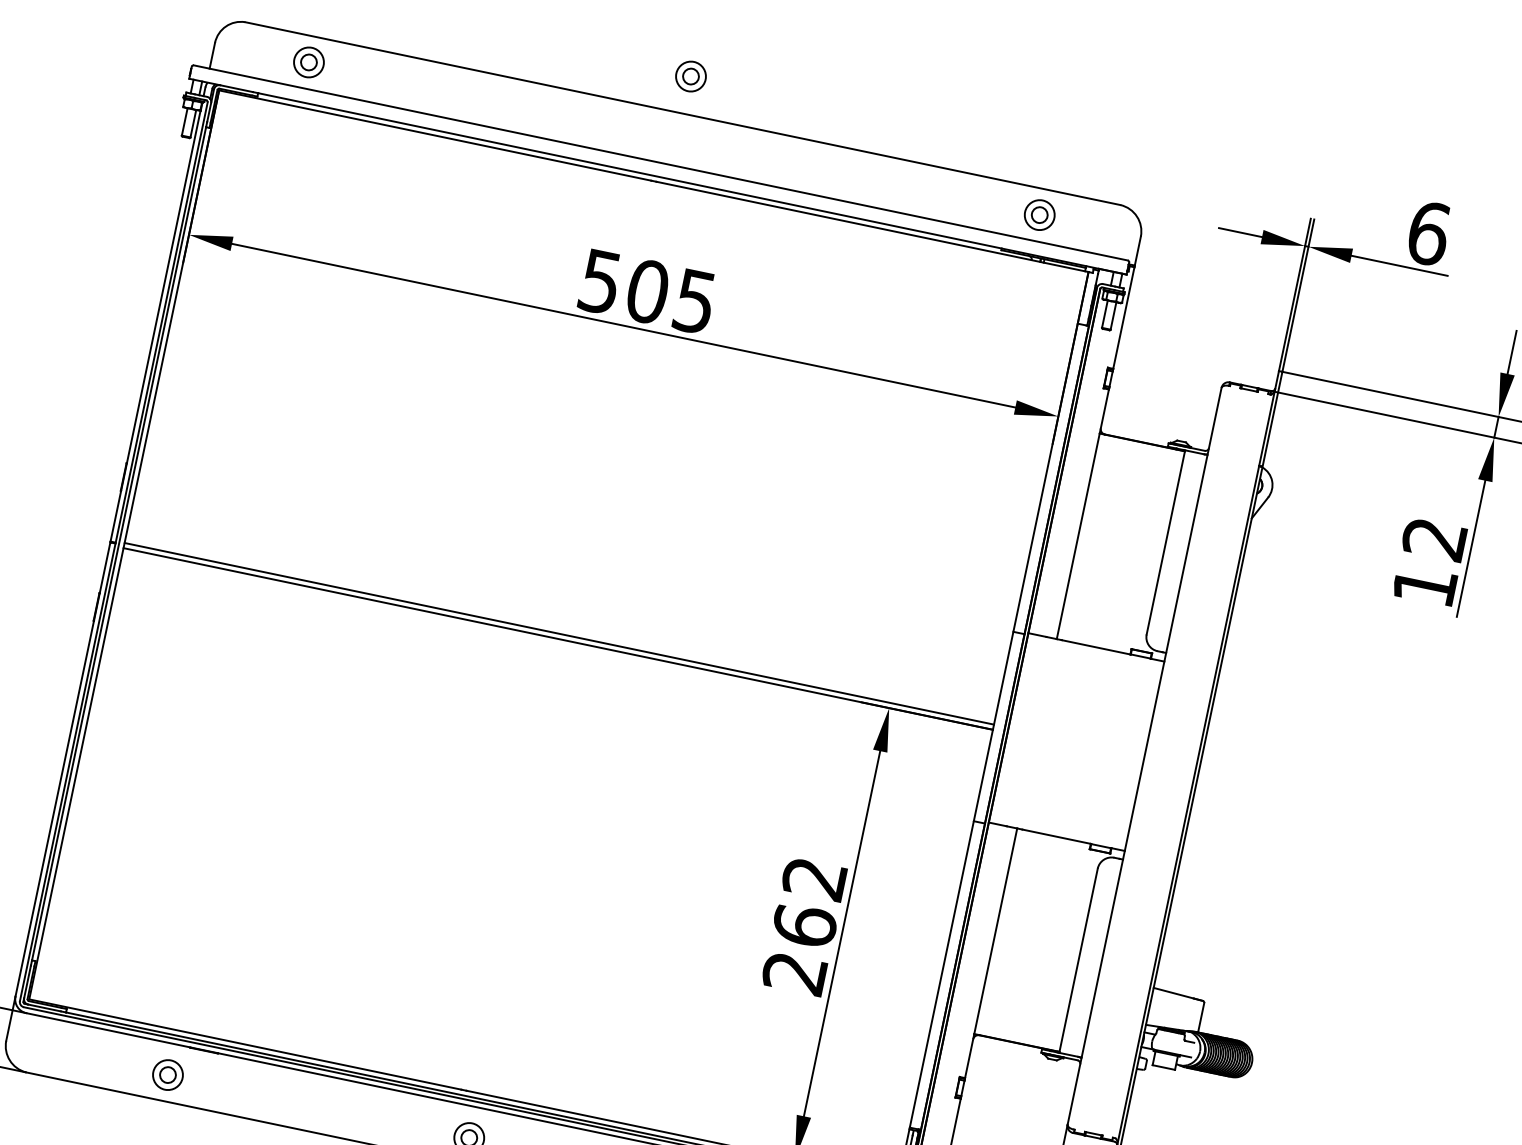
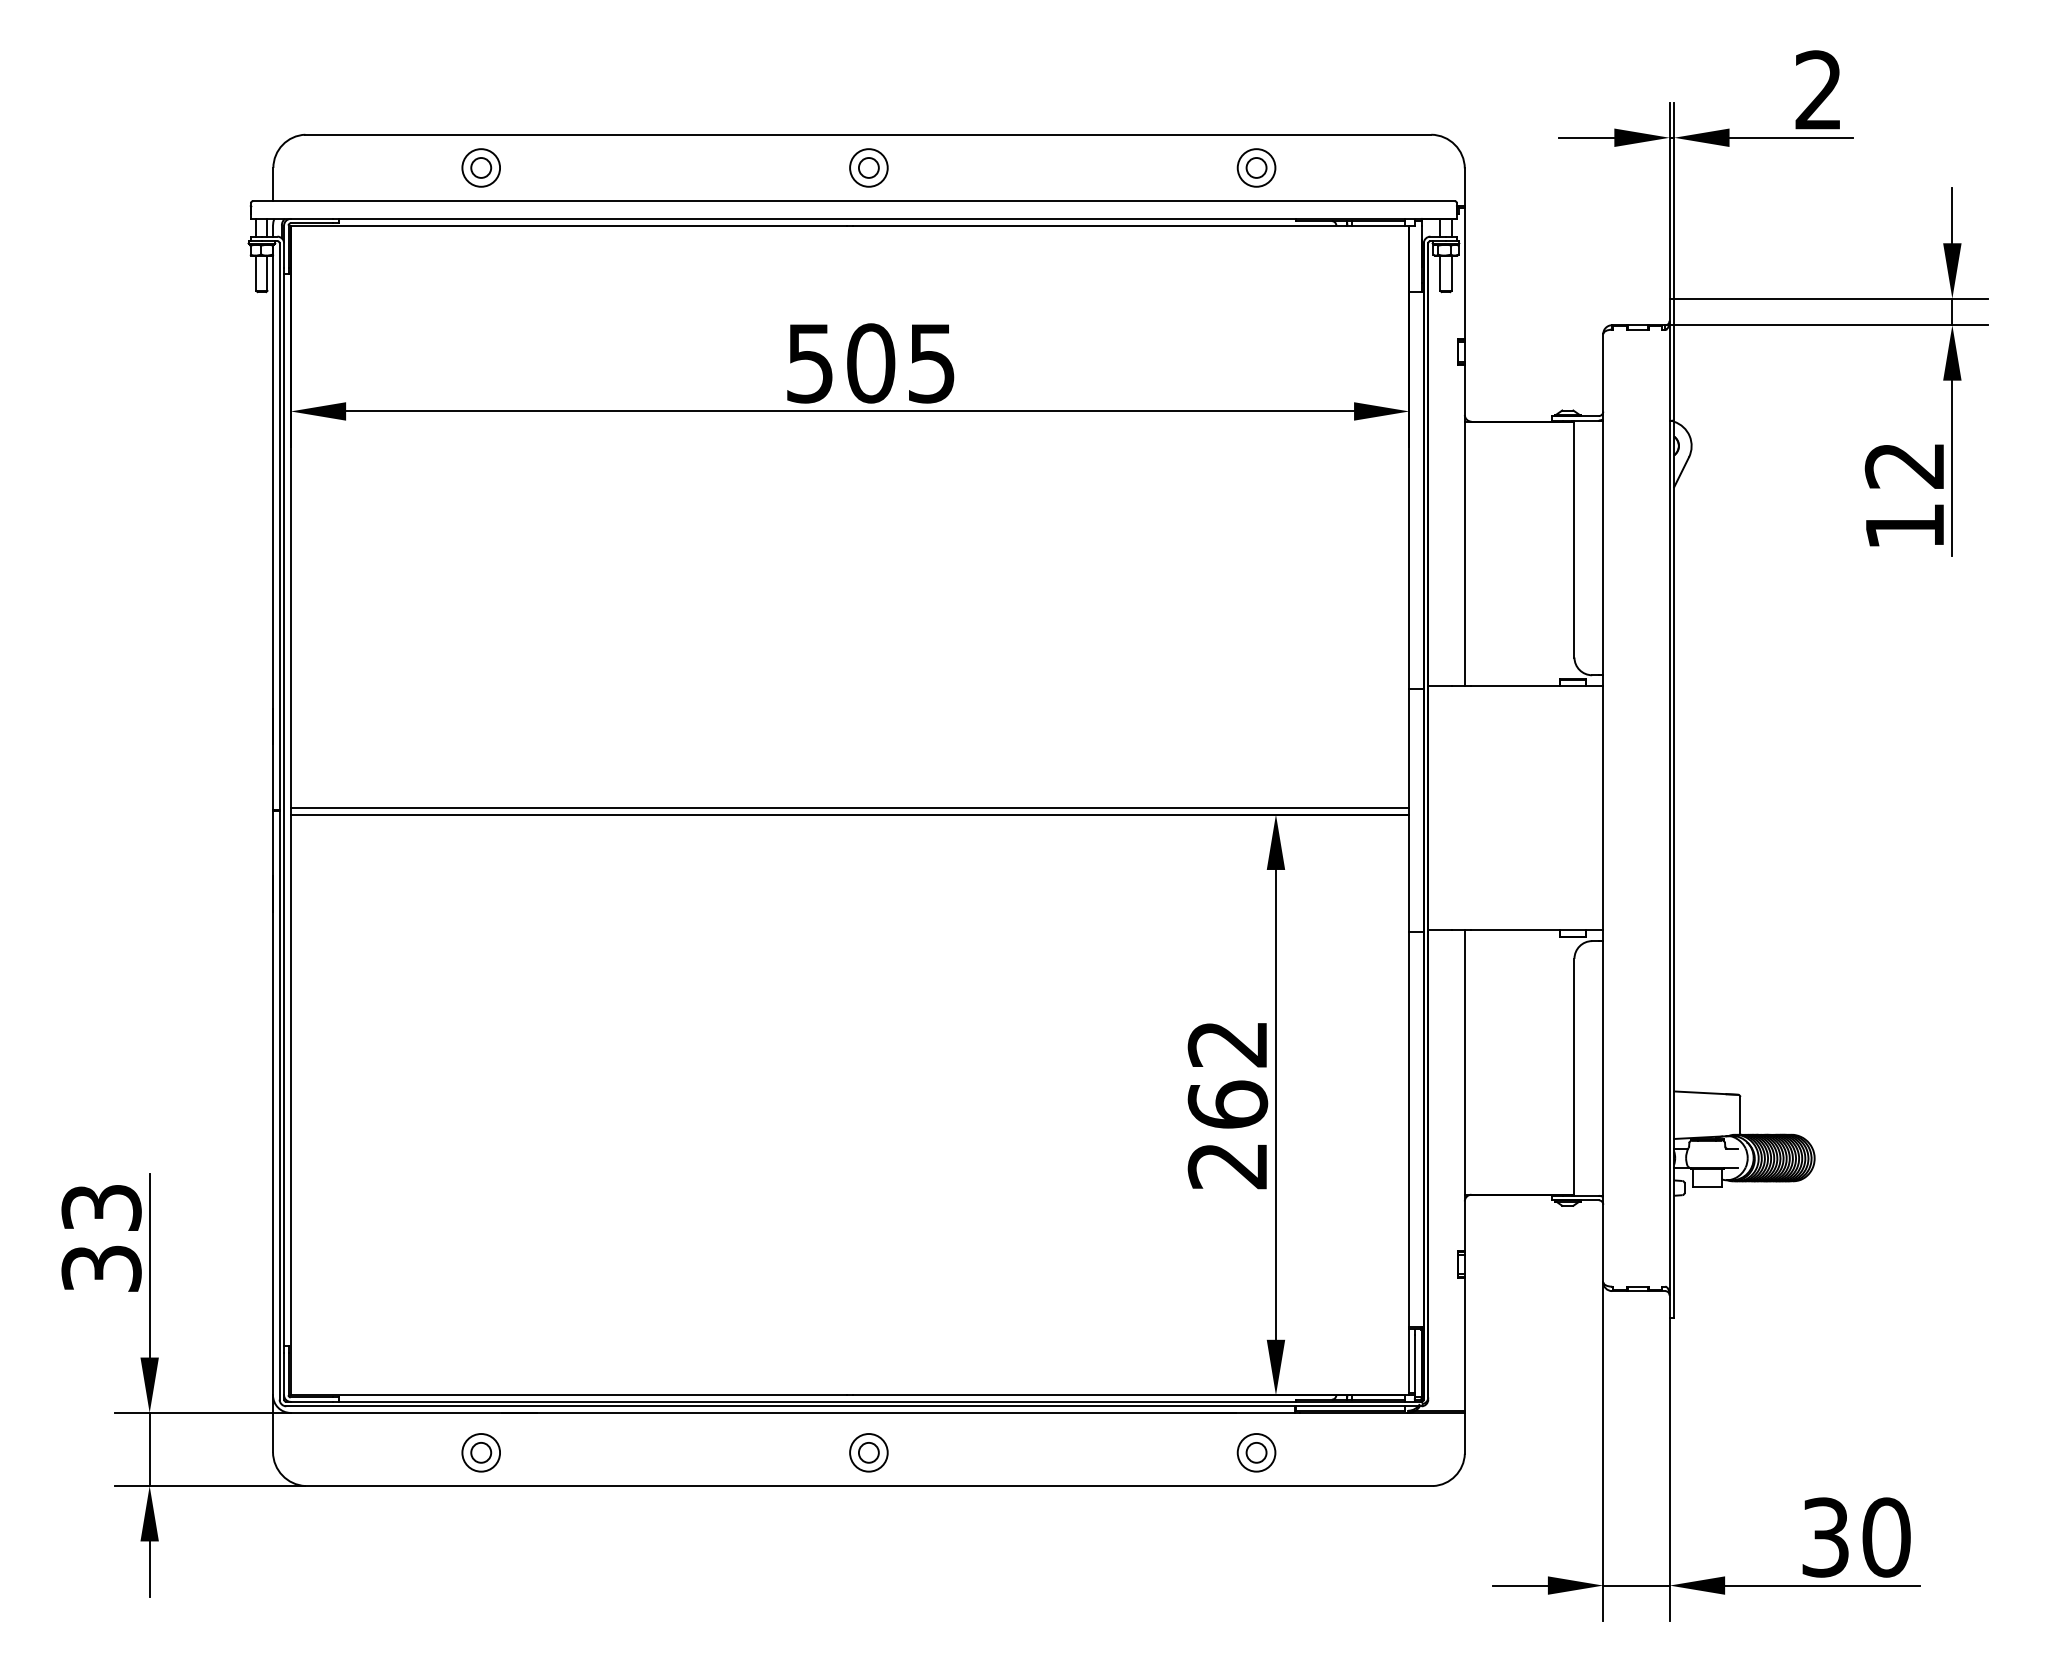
part: (308, 61) -> (480, 167), moved
part: (690, 76) -> (868, 167), moved
part: (1039, 214) -> (1256, 167), moved
text: (1429, 233) -> (1819, 90), 6 -> 2

